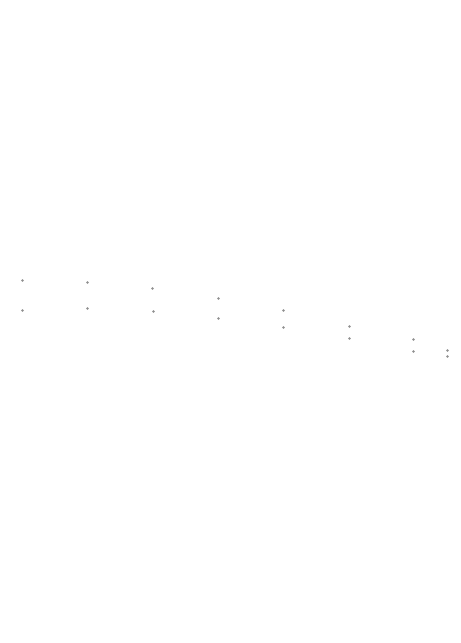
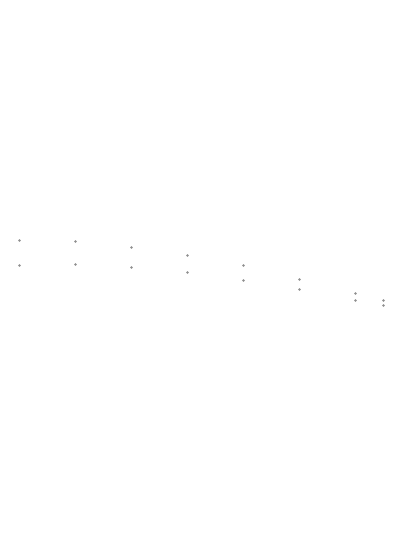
part: (414, 346) -> (355, 296), size x0.62

